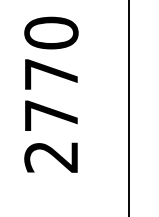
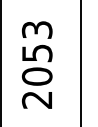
text: (50, 72) -> (36, 52), 2770 -> 2053

